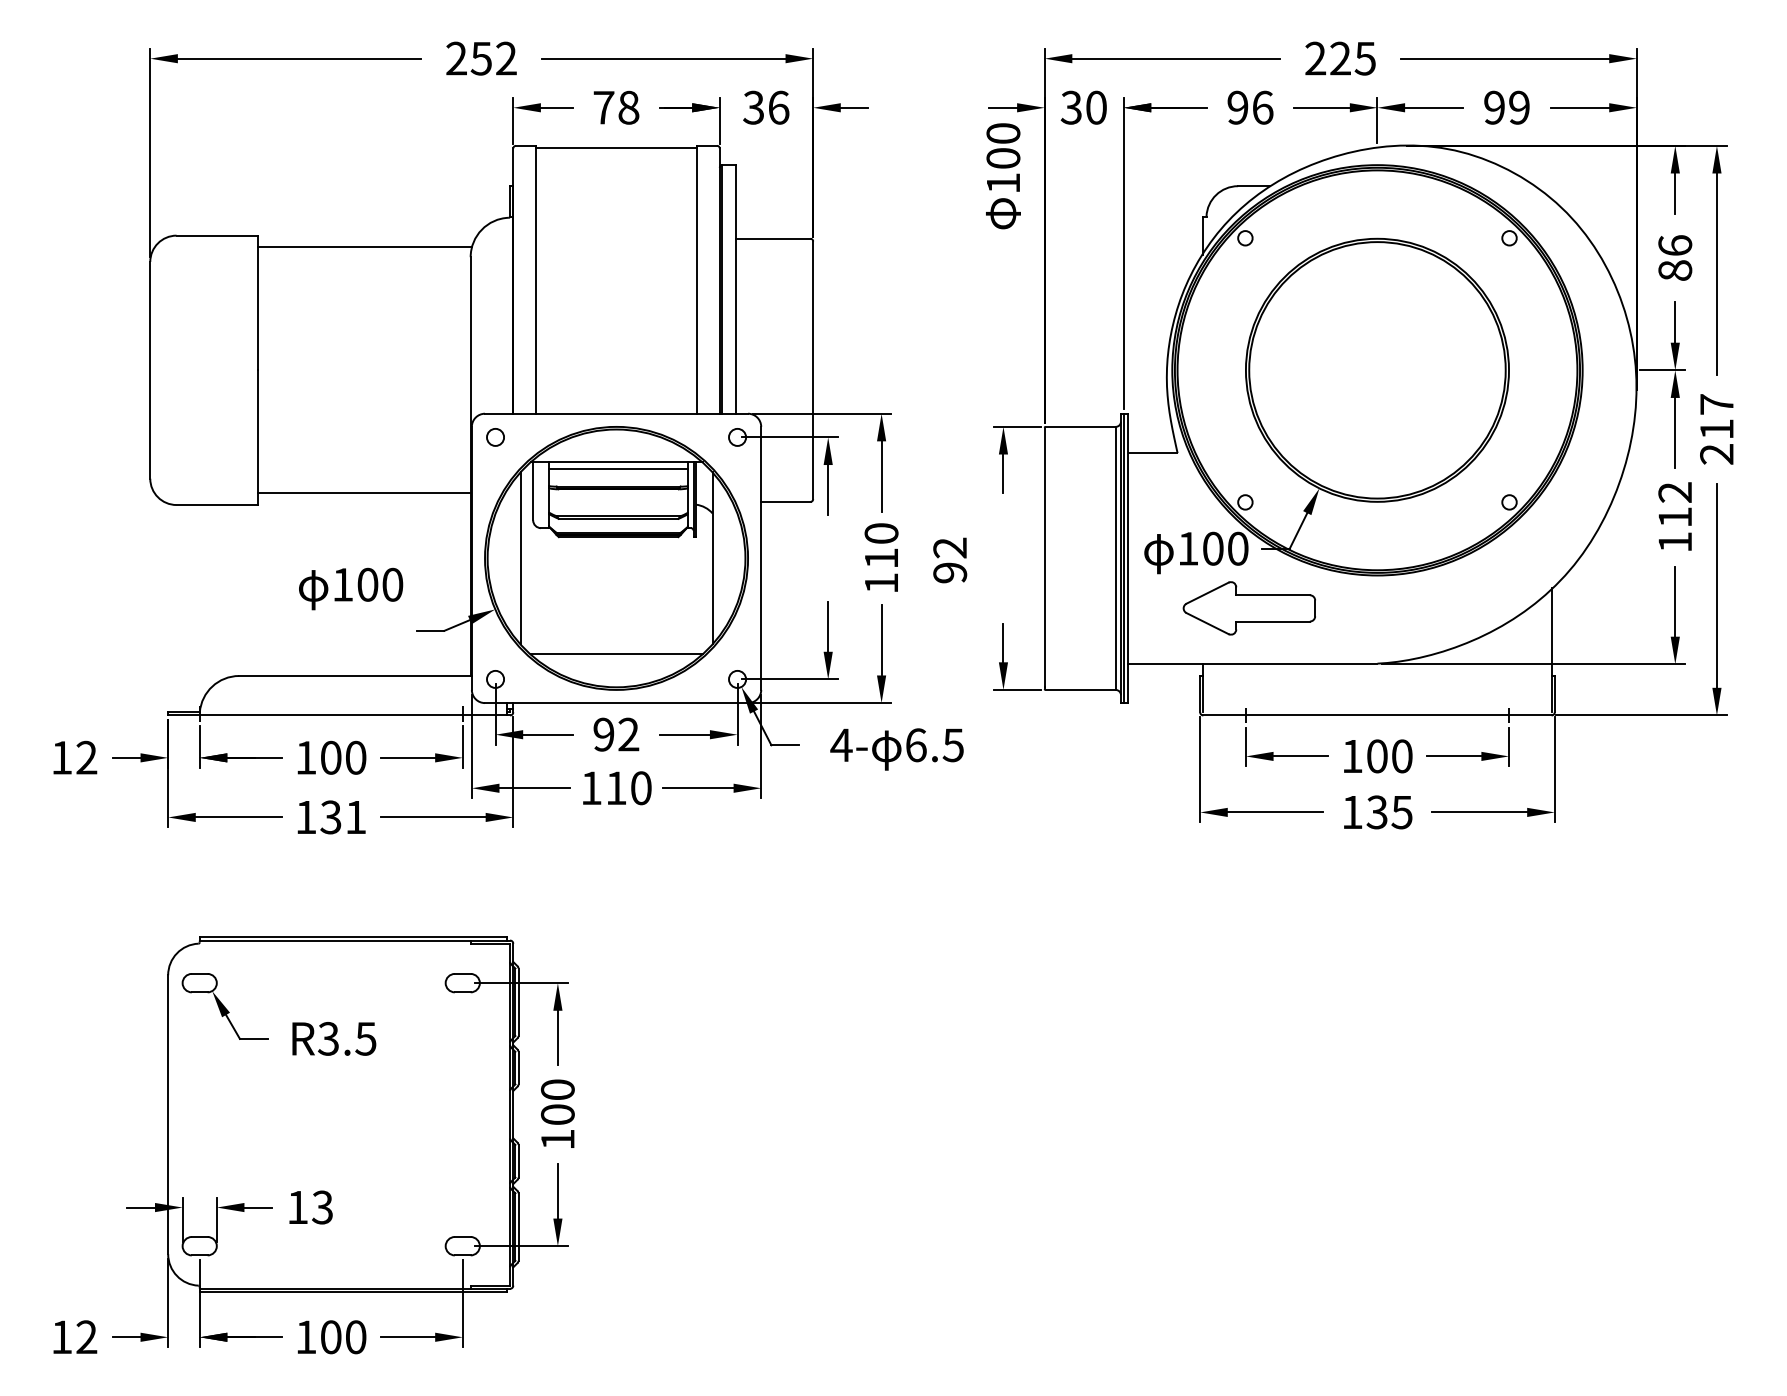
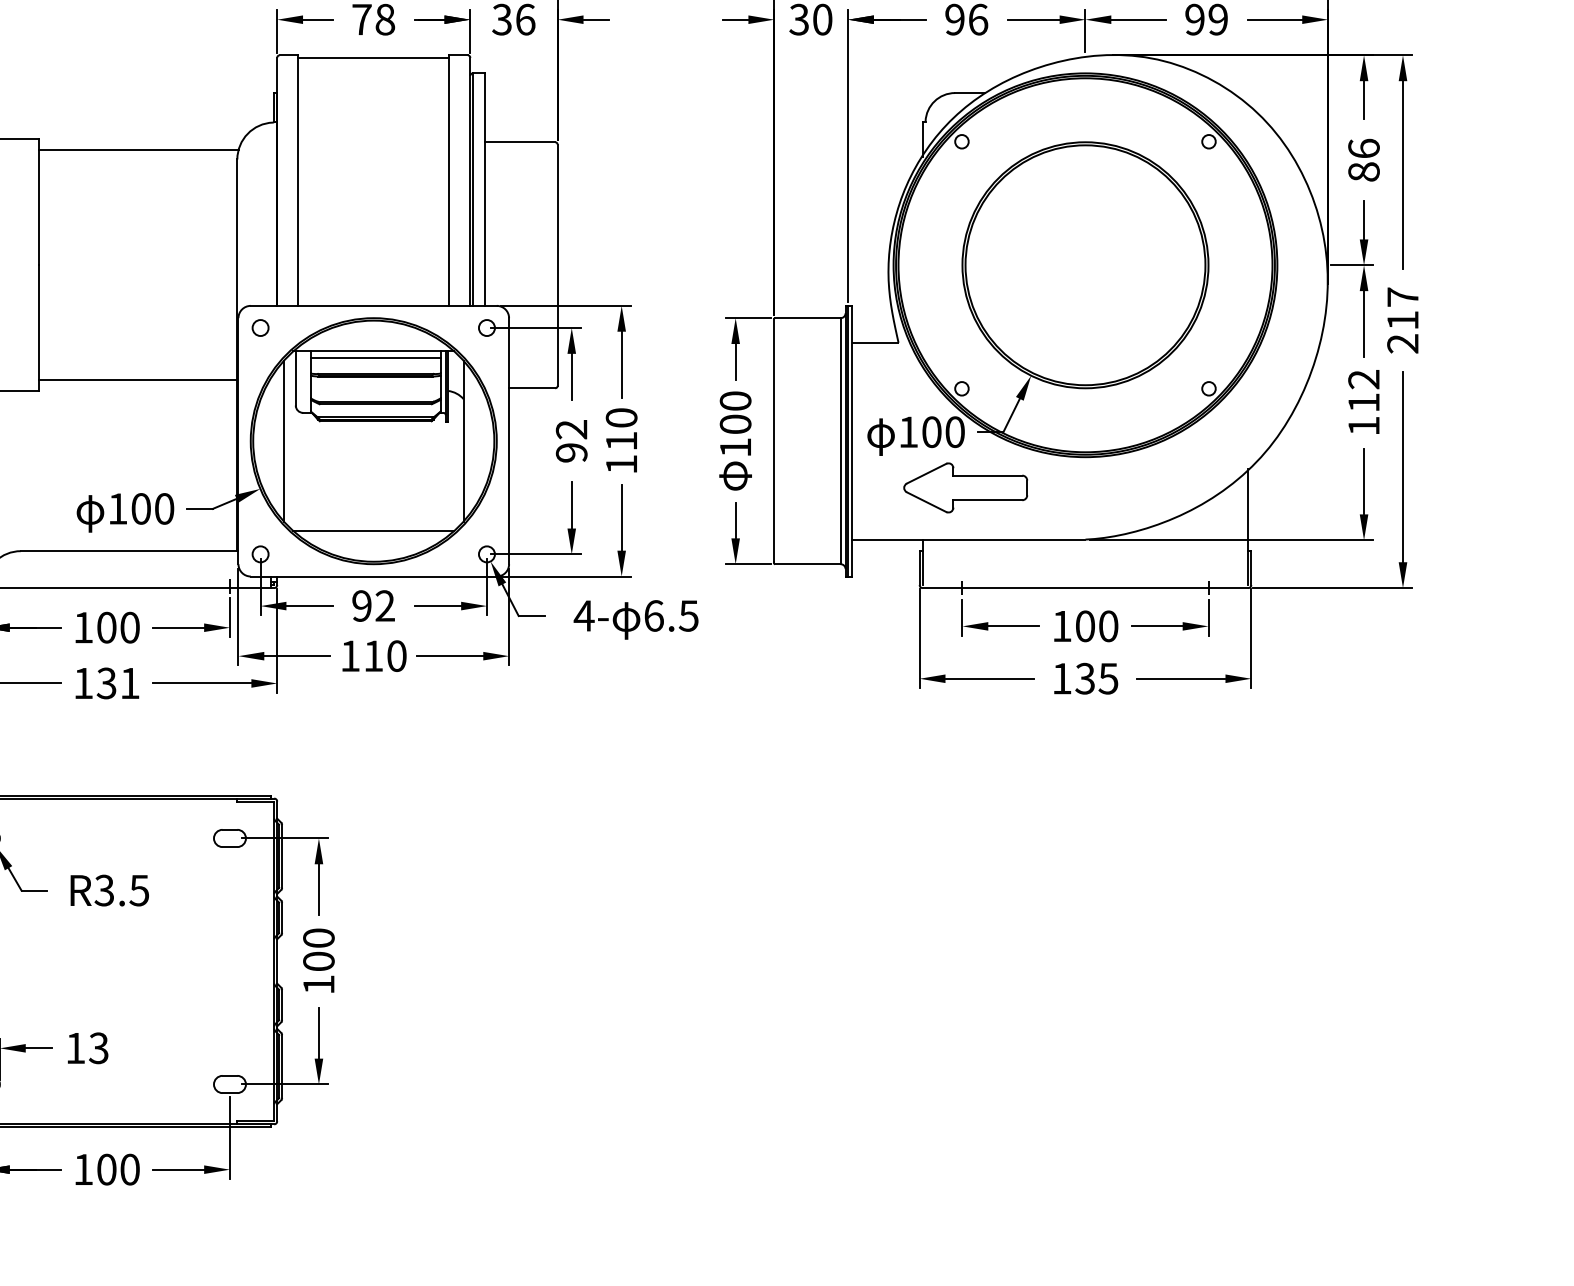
text: (1003, 176) -> (735, 441), moved
text: (950, 560) -> (572, 441), moved
text: (351, 588) -> (125, 512), moved

